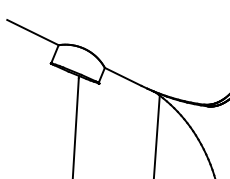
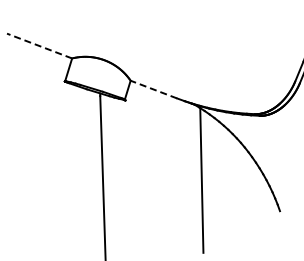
line: (32, 32) -> (39, 46), solid -> dashed
line: (122, 76) -> (153, 89), solid -> dashed

